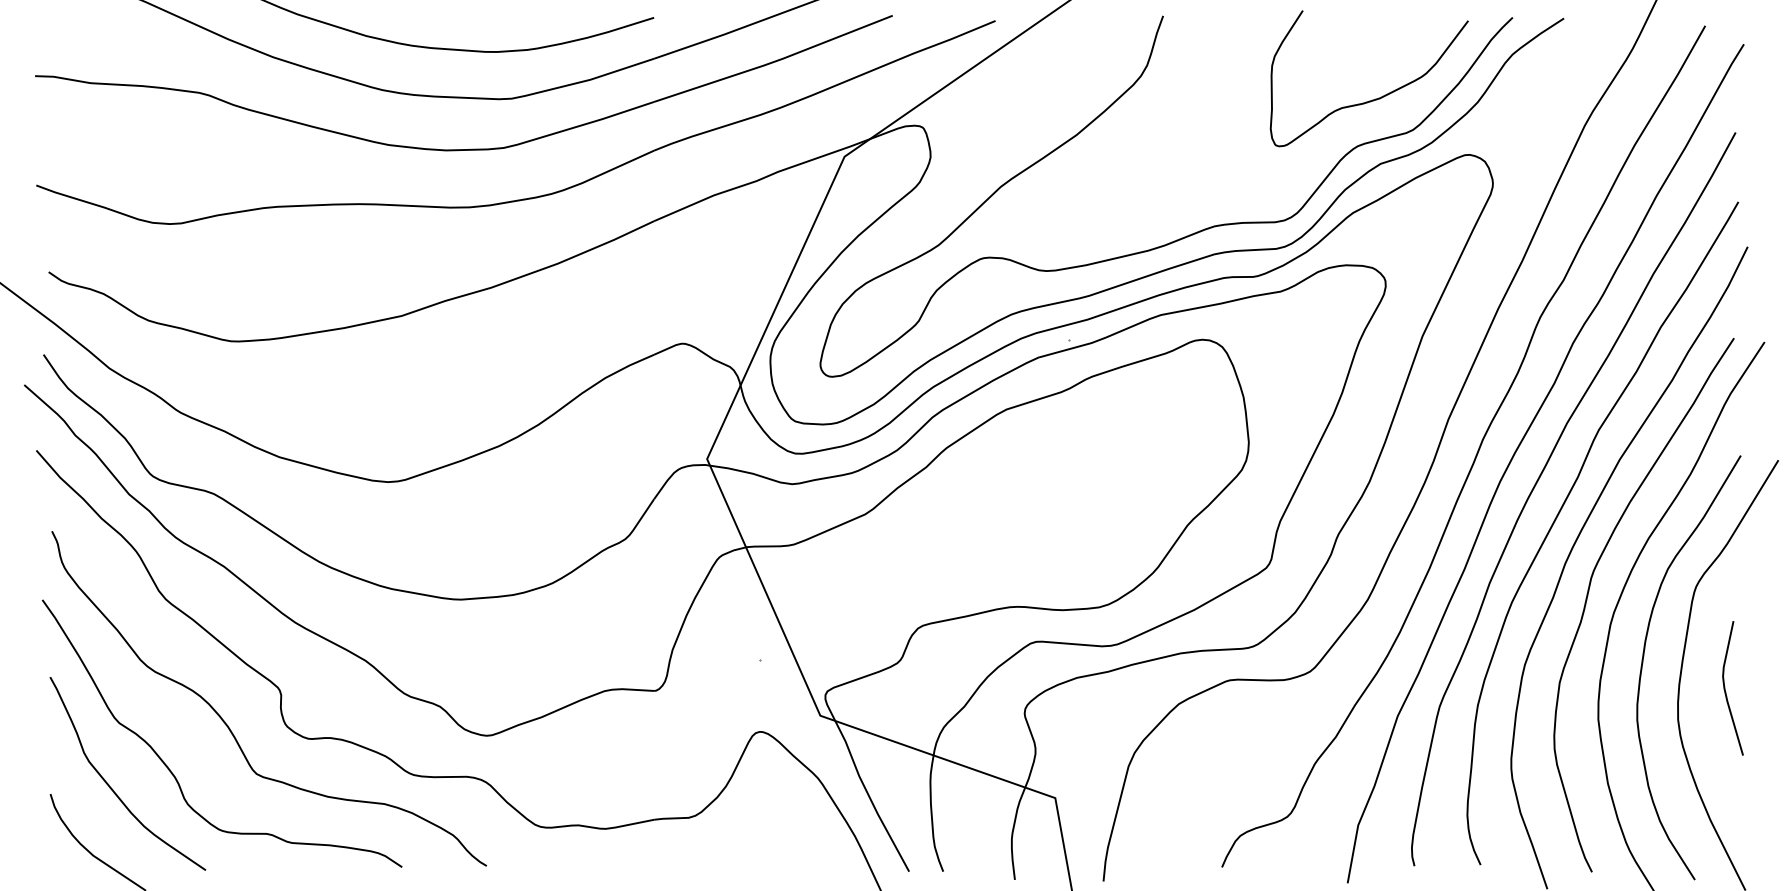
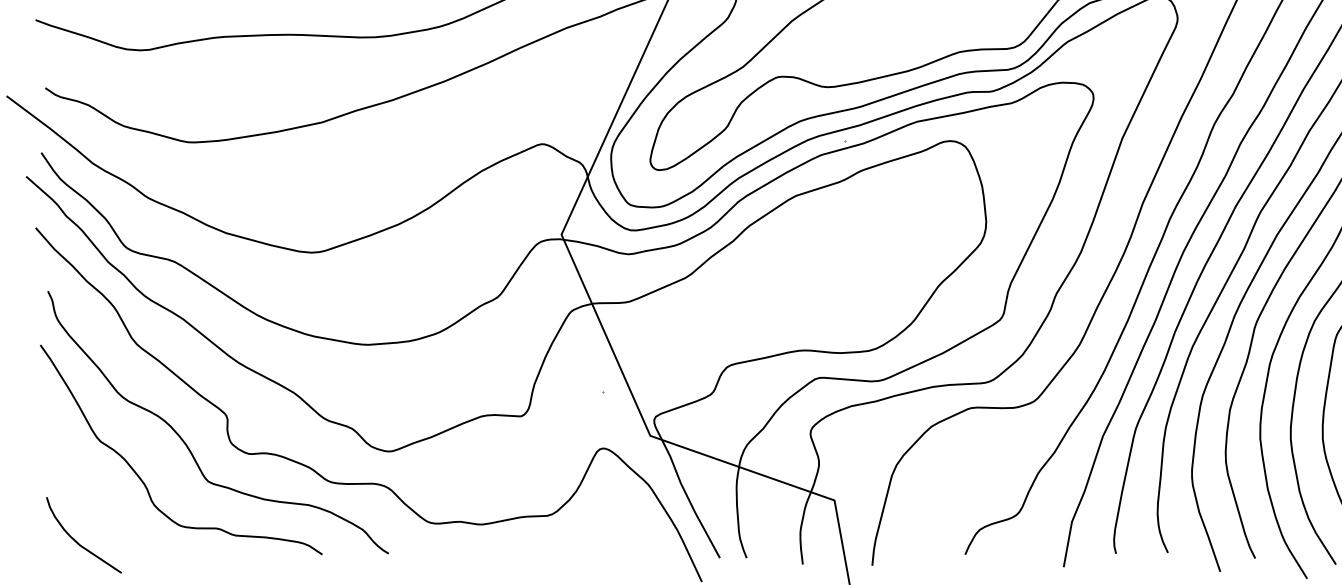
curve: (109, 784) -> (93, 489), removed

